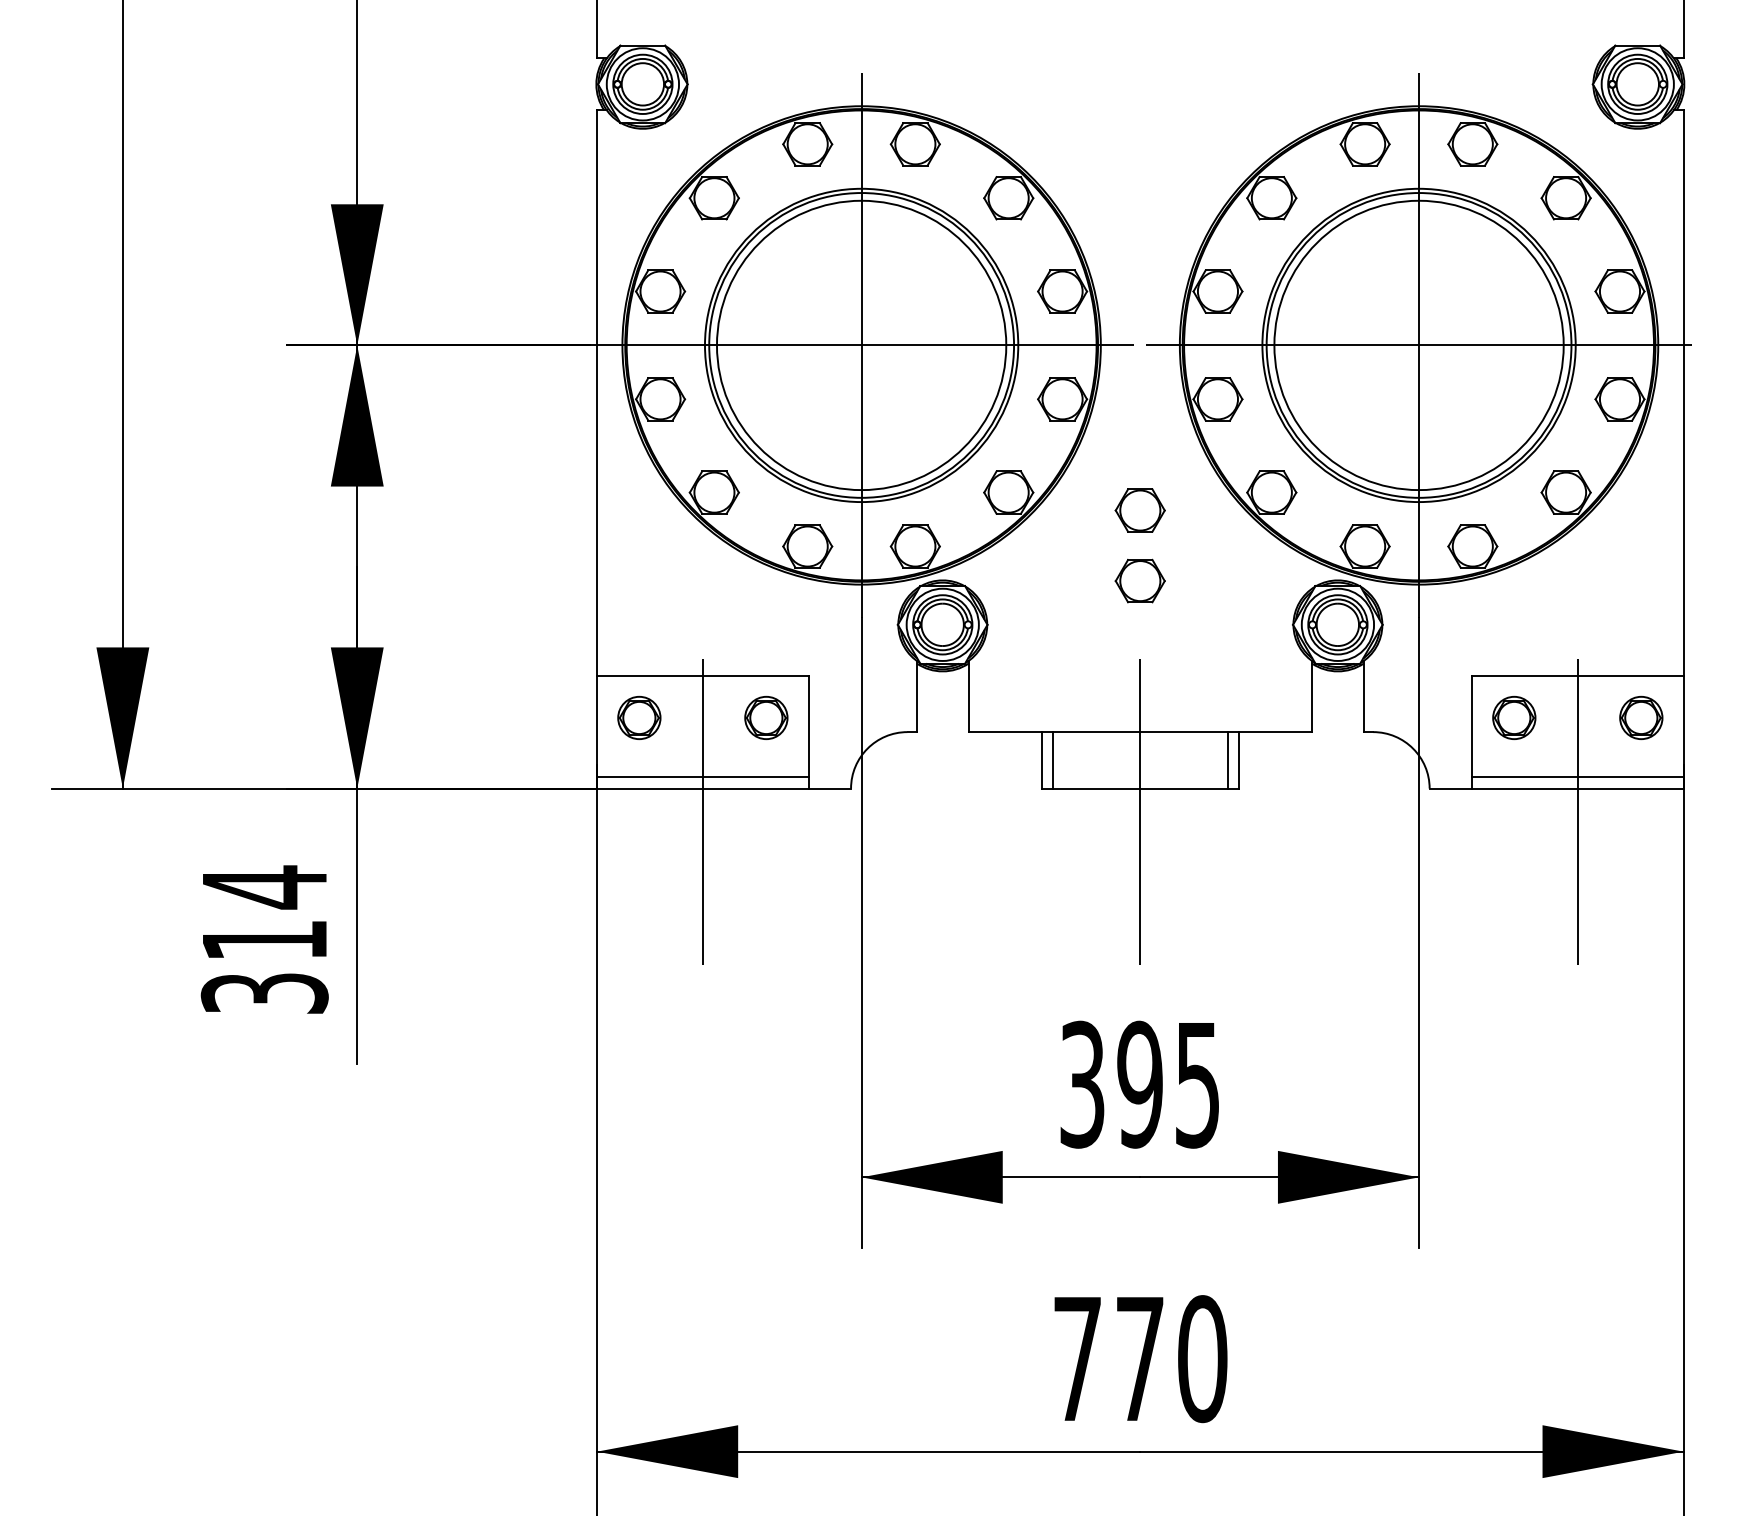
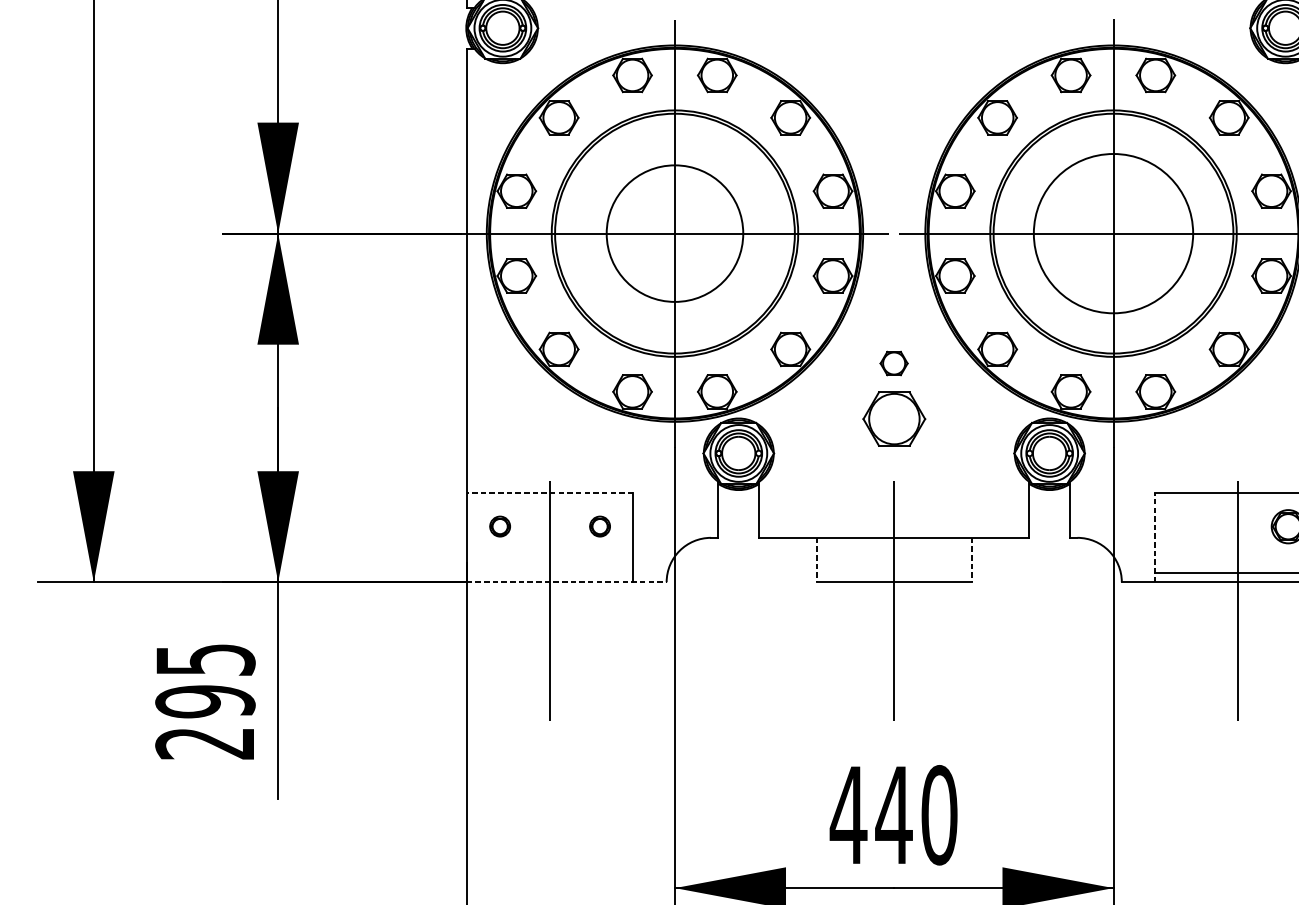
circle: (861, 345) -> (674, 233), size x0.6
circle: (1418, 345) -> (1113, 233), size x0.7
part: (1139, 510) -> (893, 363), size x0.7
part: (1139, 580) -> (893, 418), size x1.6
line: (702, 675) -> (549, 493), solid -> dashed
part: (639, 717) -> (500, 526), size x0.6
part: (766, 717) -> (600, 526), size x0.6
part: (1514, 717) -> (1188, 526), removed
line: (1471, 731) -> (1154, 537), solid -> dashed
line: (1041, 760) -> (816, 560), solid -> dashed
line: (1052, 760) -> (825, 560), removed
line: (1227, 760) -> (962, 560), removed
line: (1239, 760) -> (972, 560), solid -> dashed
line: (702, 777) -> (549, 573), removed
line: (724, 788) -> (567, 582), solid -> dashed
text: (264, 939) -> (205, 701), 314 -> 295
text: (1139, 1084) -> (893, 815), 395 -> 440

